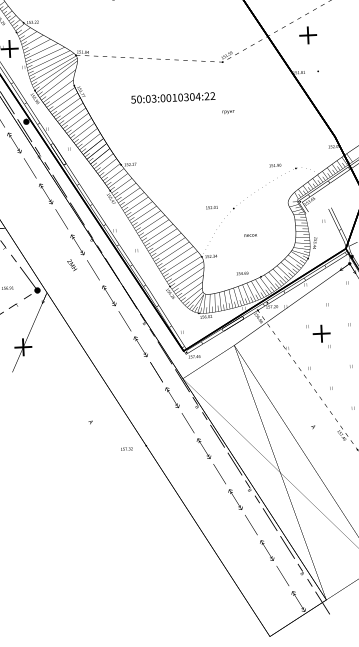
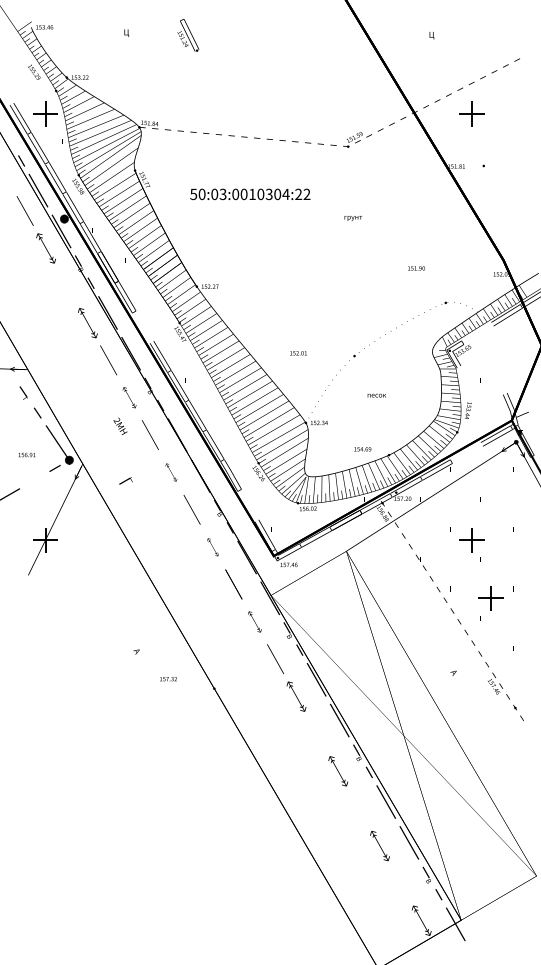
text: (173, 97) -> (250, 194), moved
text: (275, 165) -> (416, 268), moved
line: (29, 168) -> (66, 285), removed
fill: (319, 188) -> (477, 333), removed
fill: (84, 195) -> (142, 327), removed
text: (211, 207) -> (298, 353), moved
fill: (335, 218) -> (498, 377), removed
part: (77, 244) -> (129, 397), size x0.7
fill: (315, 272) -> (466, 452), removed
part: (109, 295) -> (171, 472), size x0.6
text: (13, 305) -> (125, 480), moved
fill: (163, 316) -> (247, 505), removed
part: (140, 347) -> (212, 547), size x0.6
part: (336, 373) -> (490, 598), added
part: (172, 397) -> (254, 621), size x0.7
text: (126, 449) -> (168, 679), moved
line: (219, 473) -> (316, 733), removed
line: (250, 525) -> (358, 808), removed
line: (282, 575) -> (400, 882), removed

